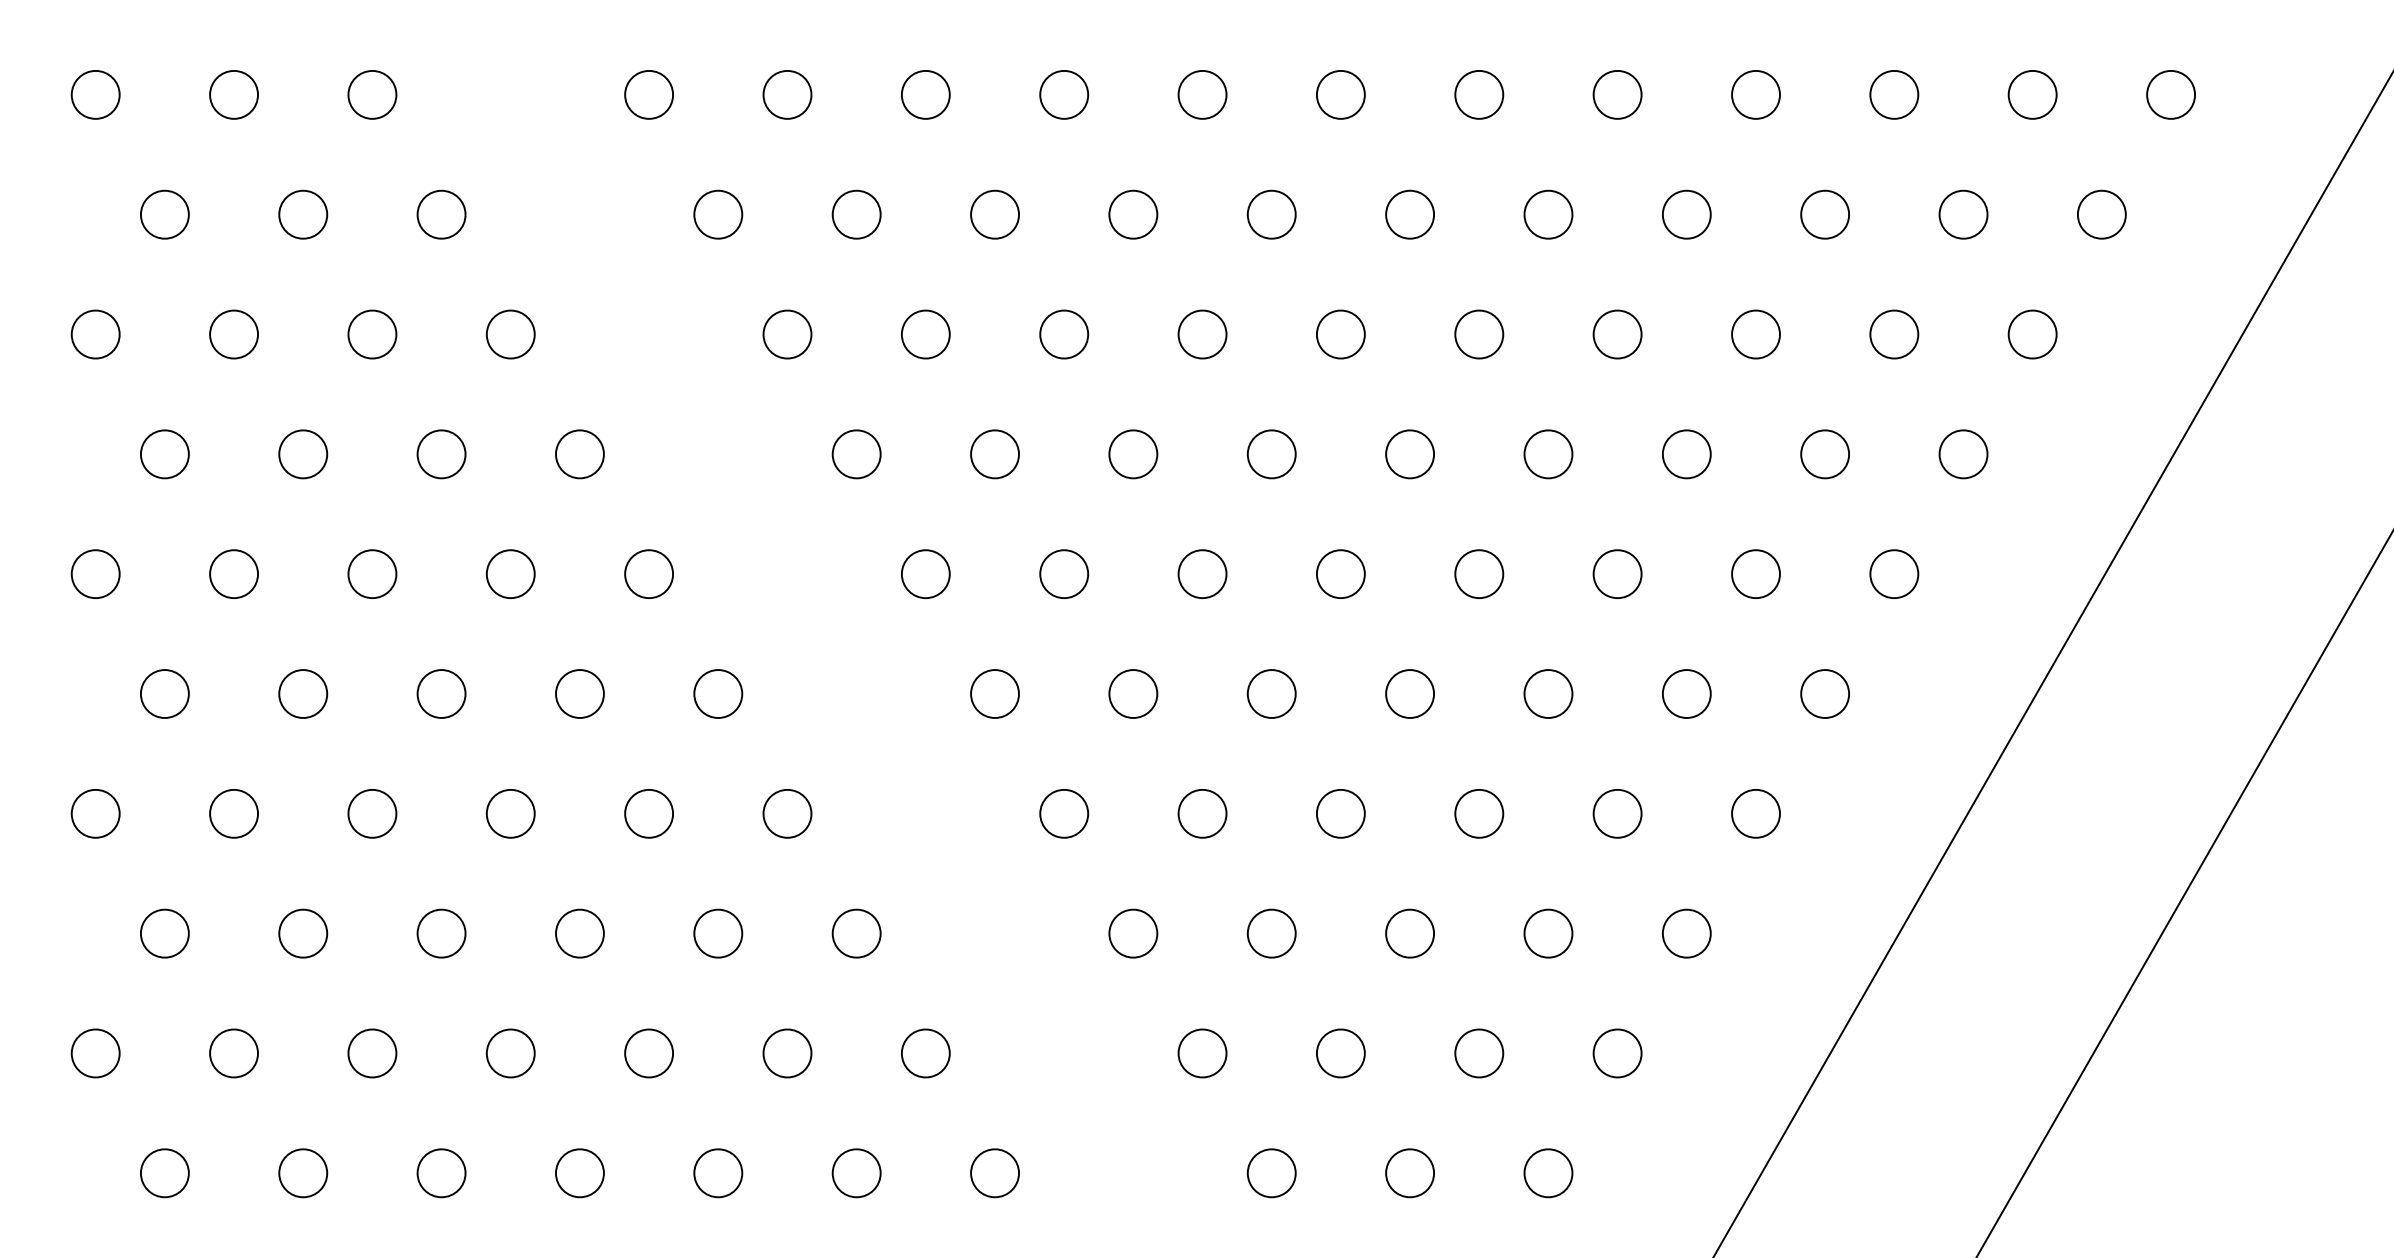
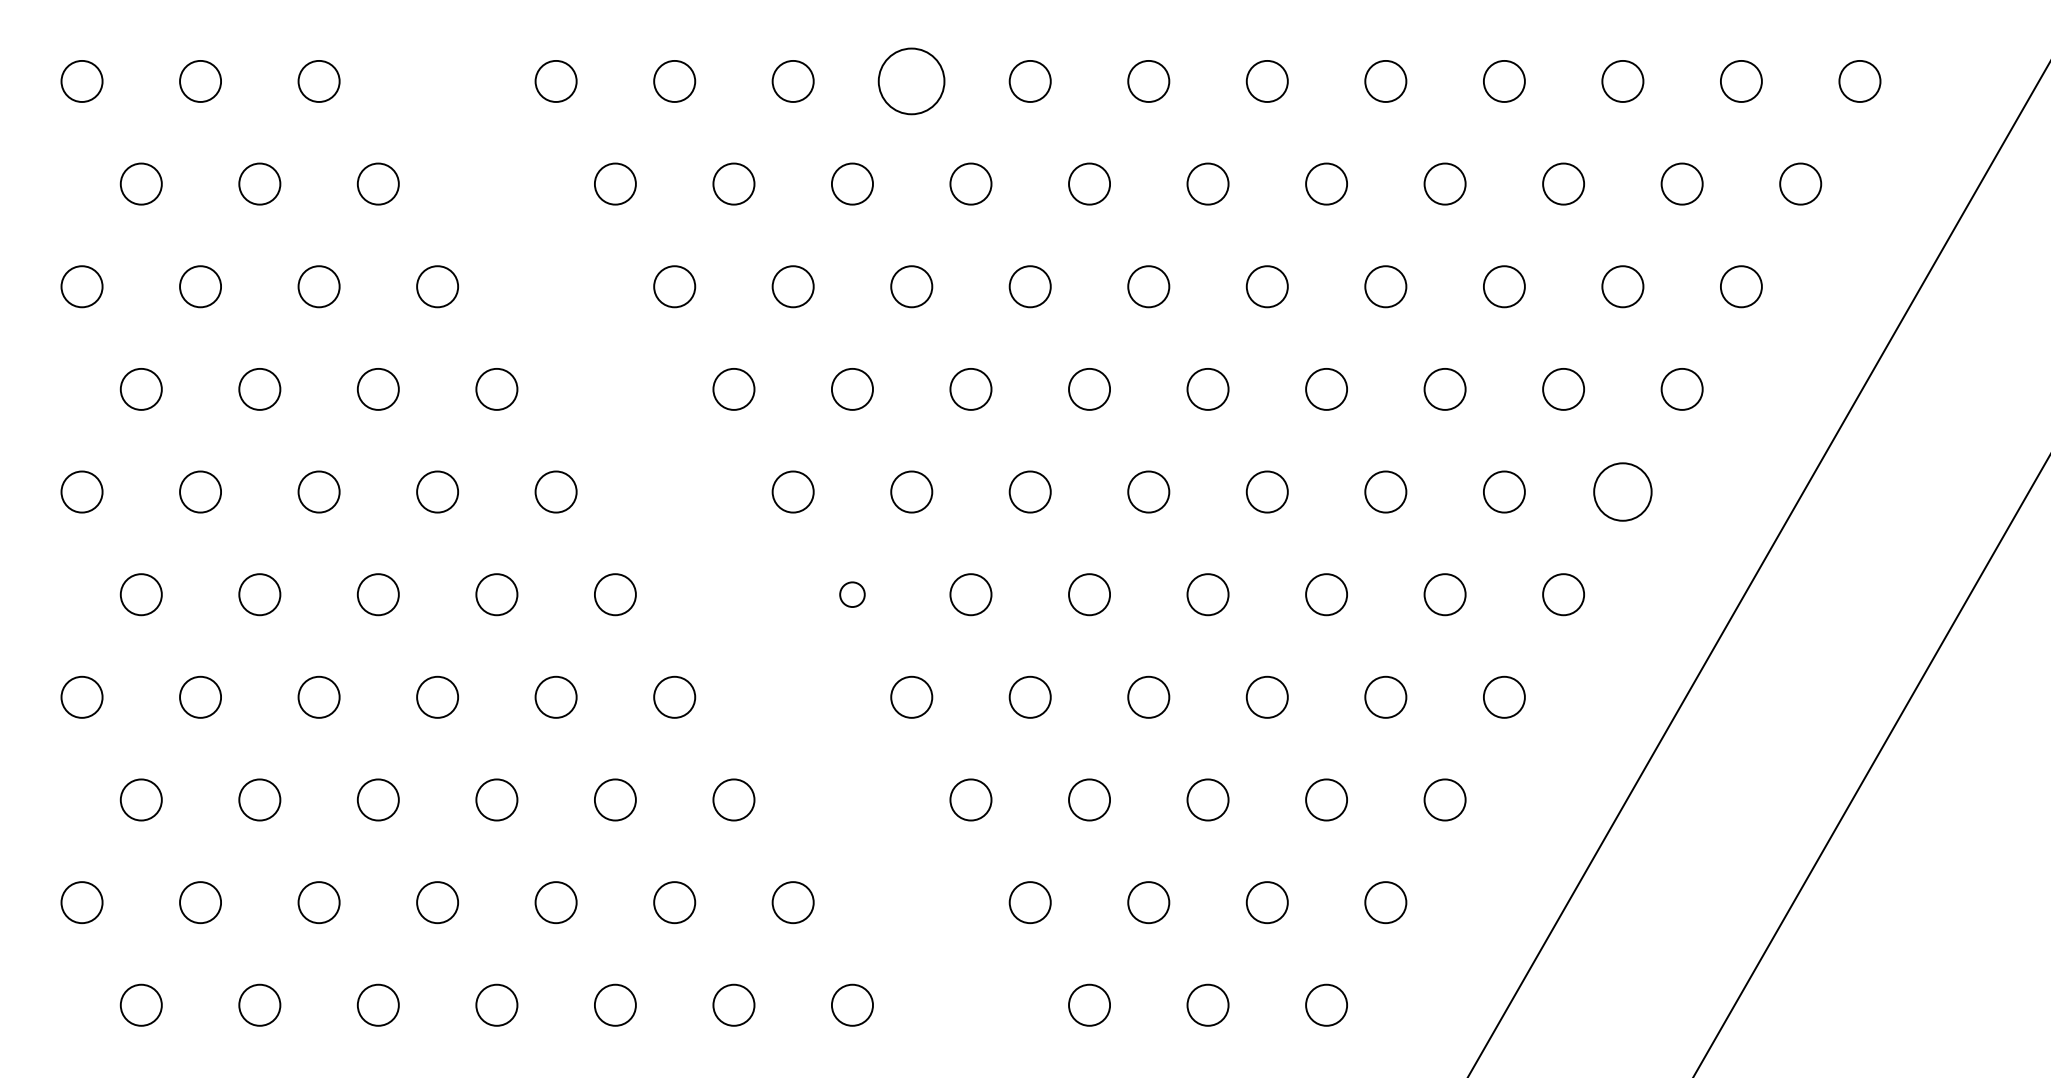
circle: (1063, 94) -> (911, 81), size x1.6
circle: (1893, 573) -> (1622, 491), size x1.4
circle: (995, 693) -> (852, 594), size x0.6

